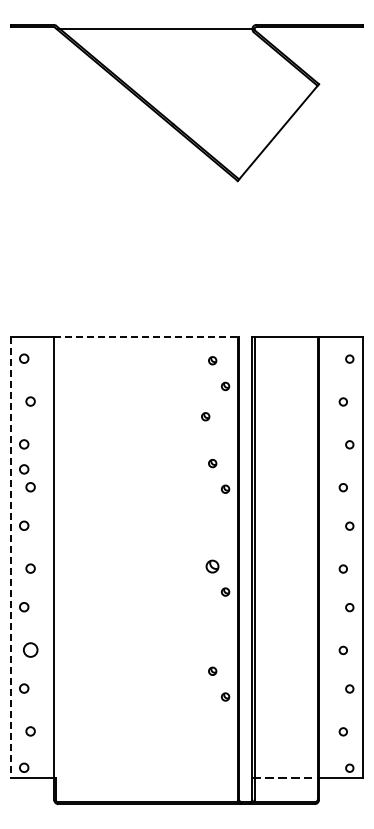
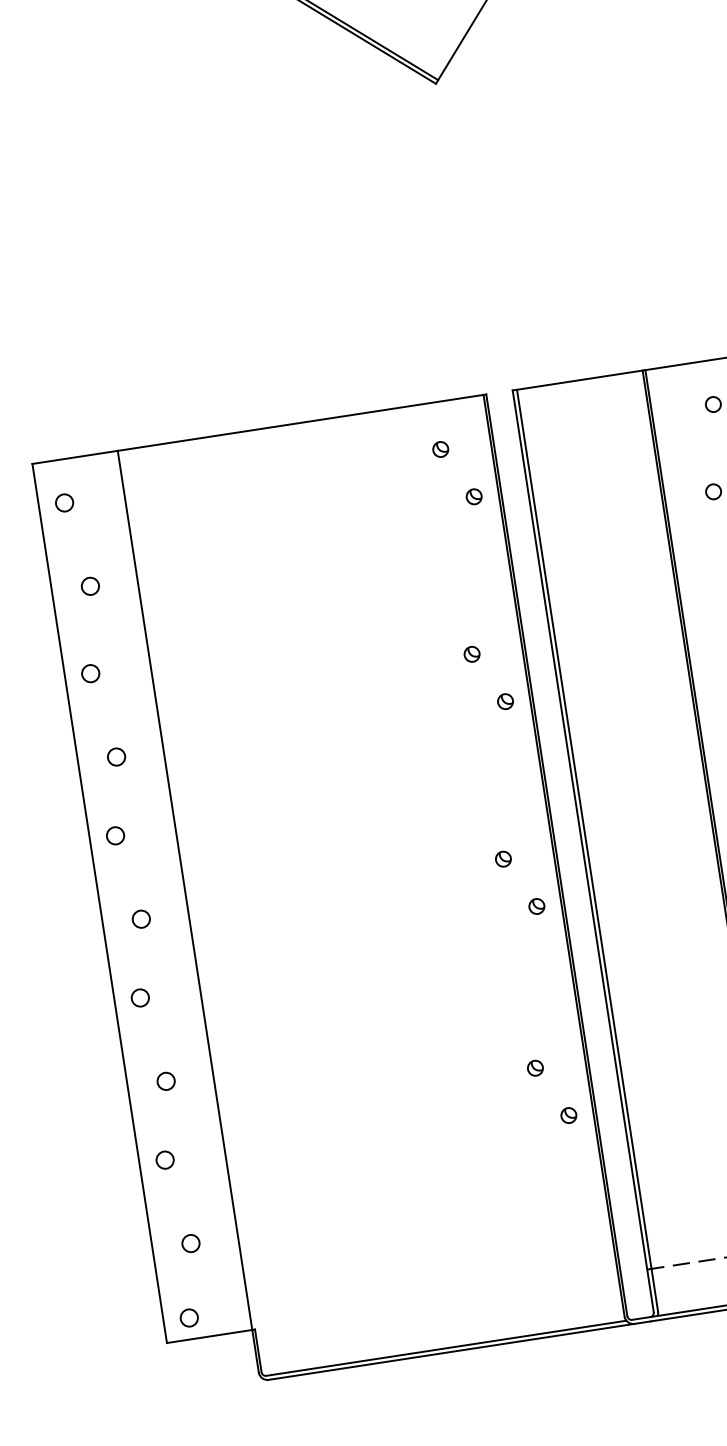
line: (147, 337) -> (303, 423), dashed -> solid
part: (205, 416) -> (443, 562), removed
circle: (24, 469) -> (98, 723), removed
line: (11, 557) -> (99, 902), dashed -> solid
part: (212, 565) -> (502, 857), size x0.62
circle: (30, 649) -> (165, 1080), size x0.62

